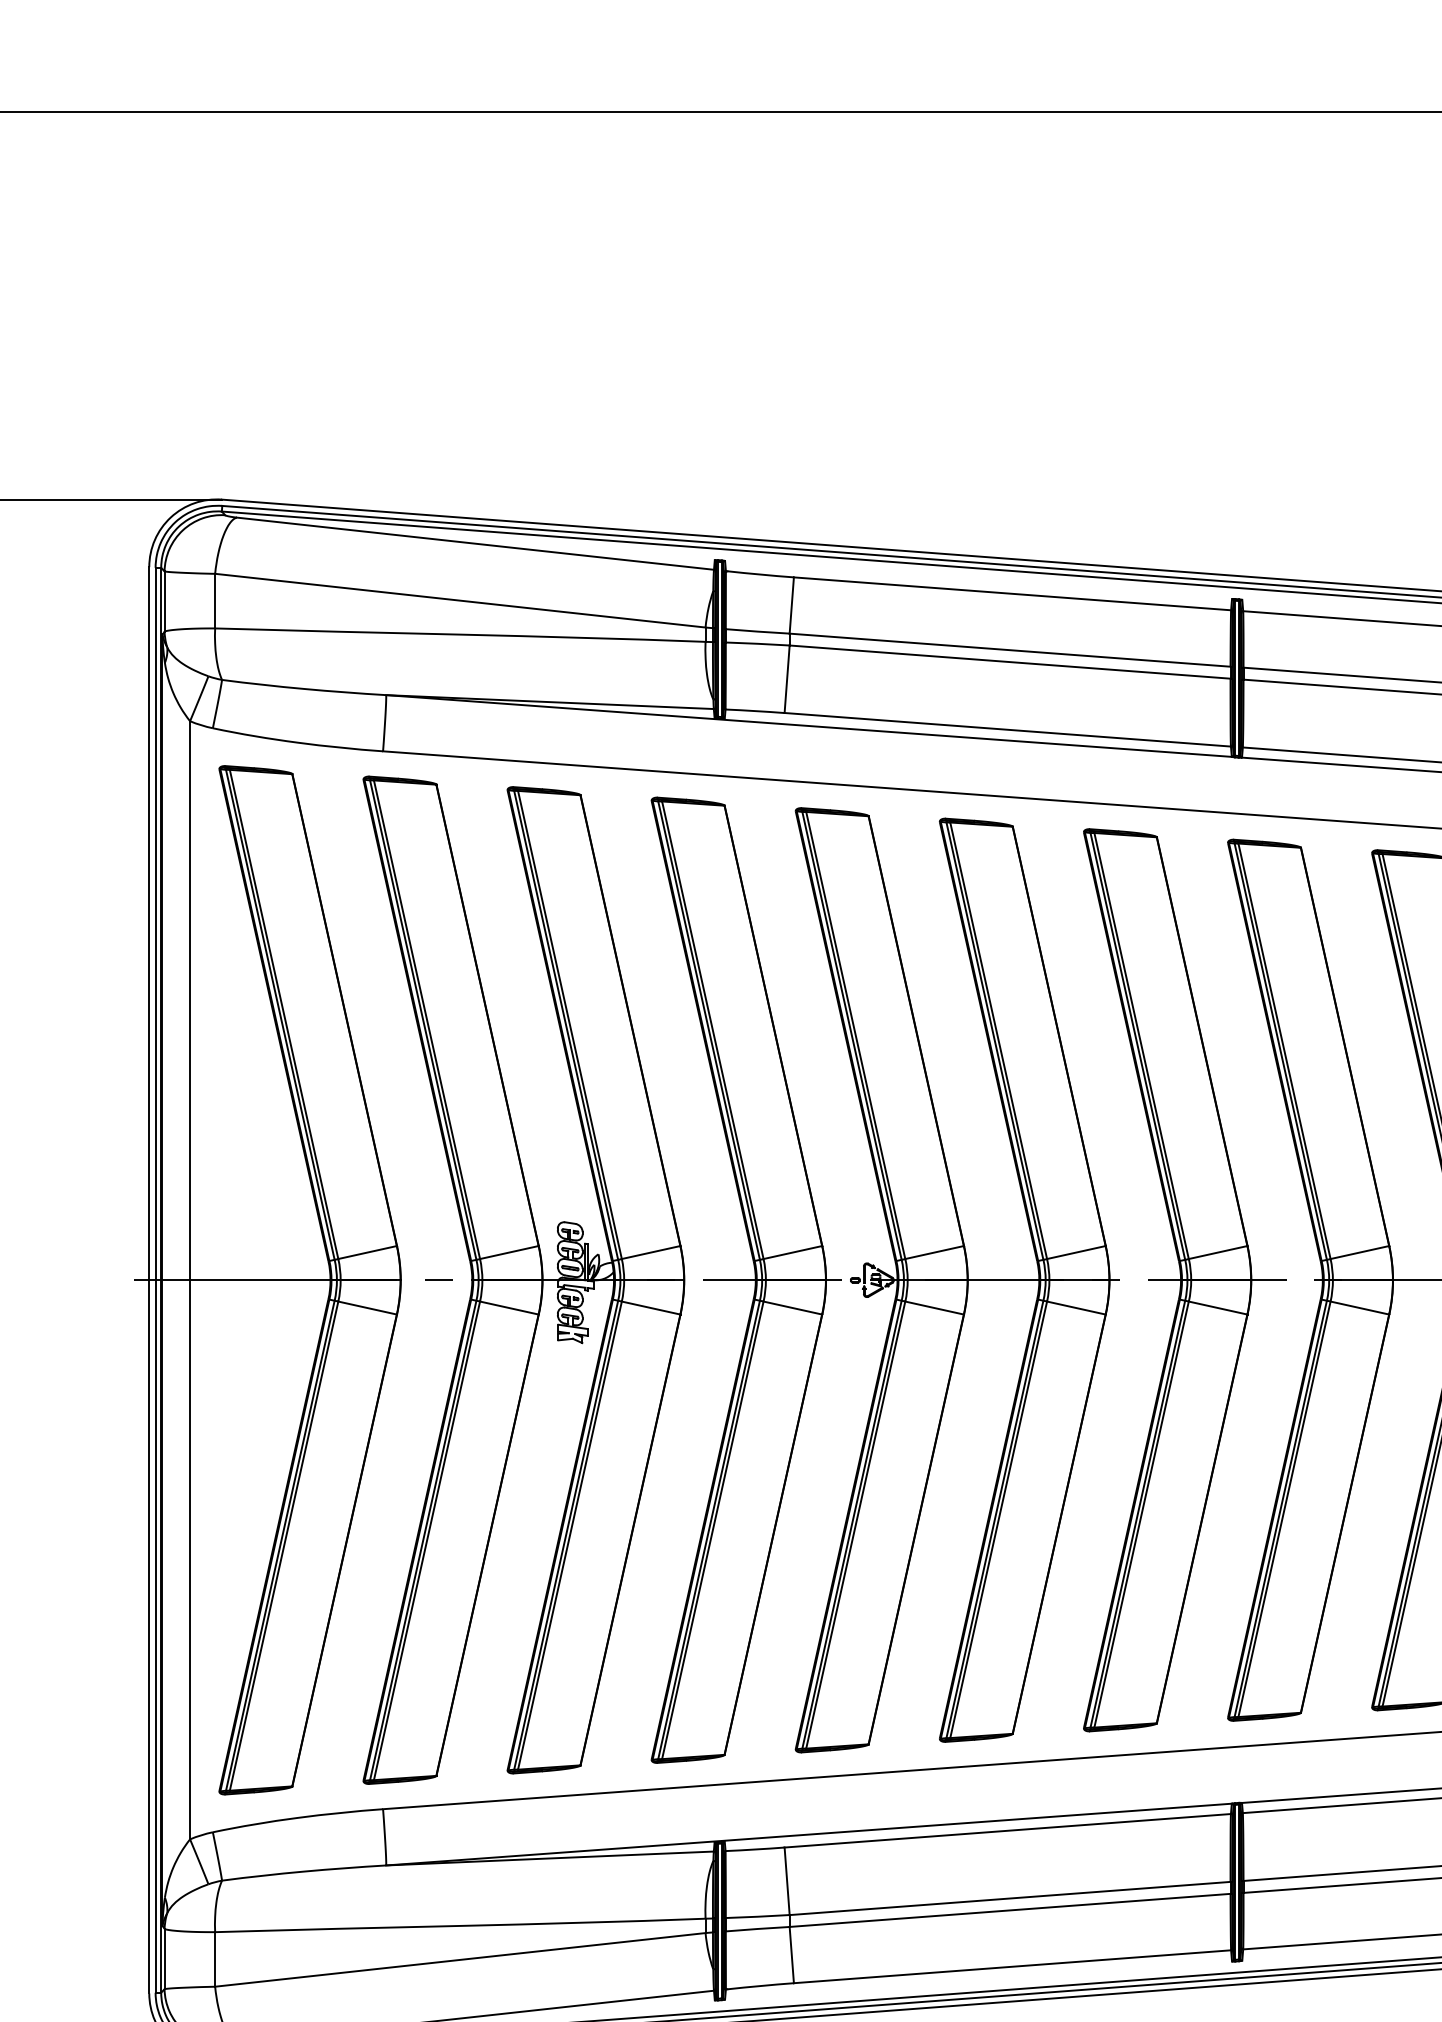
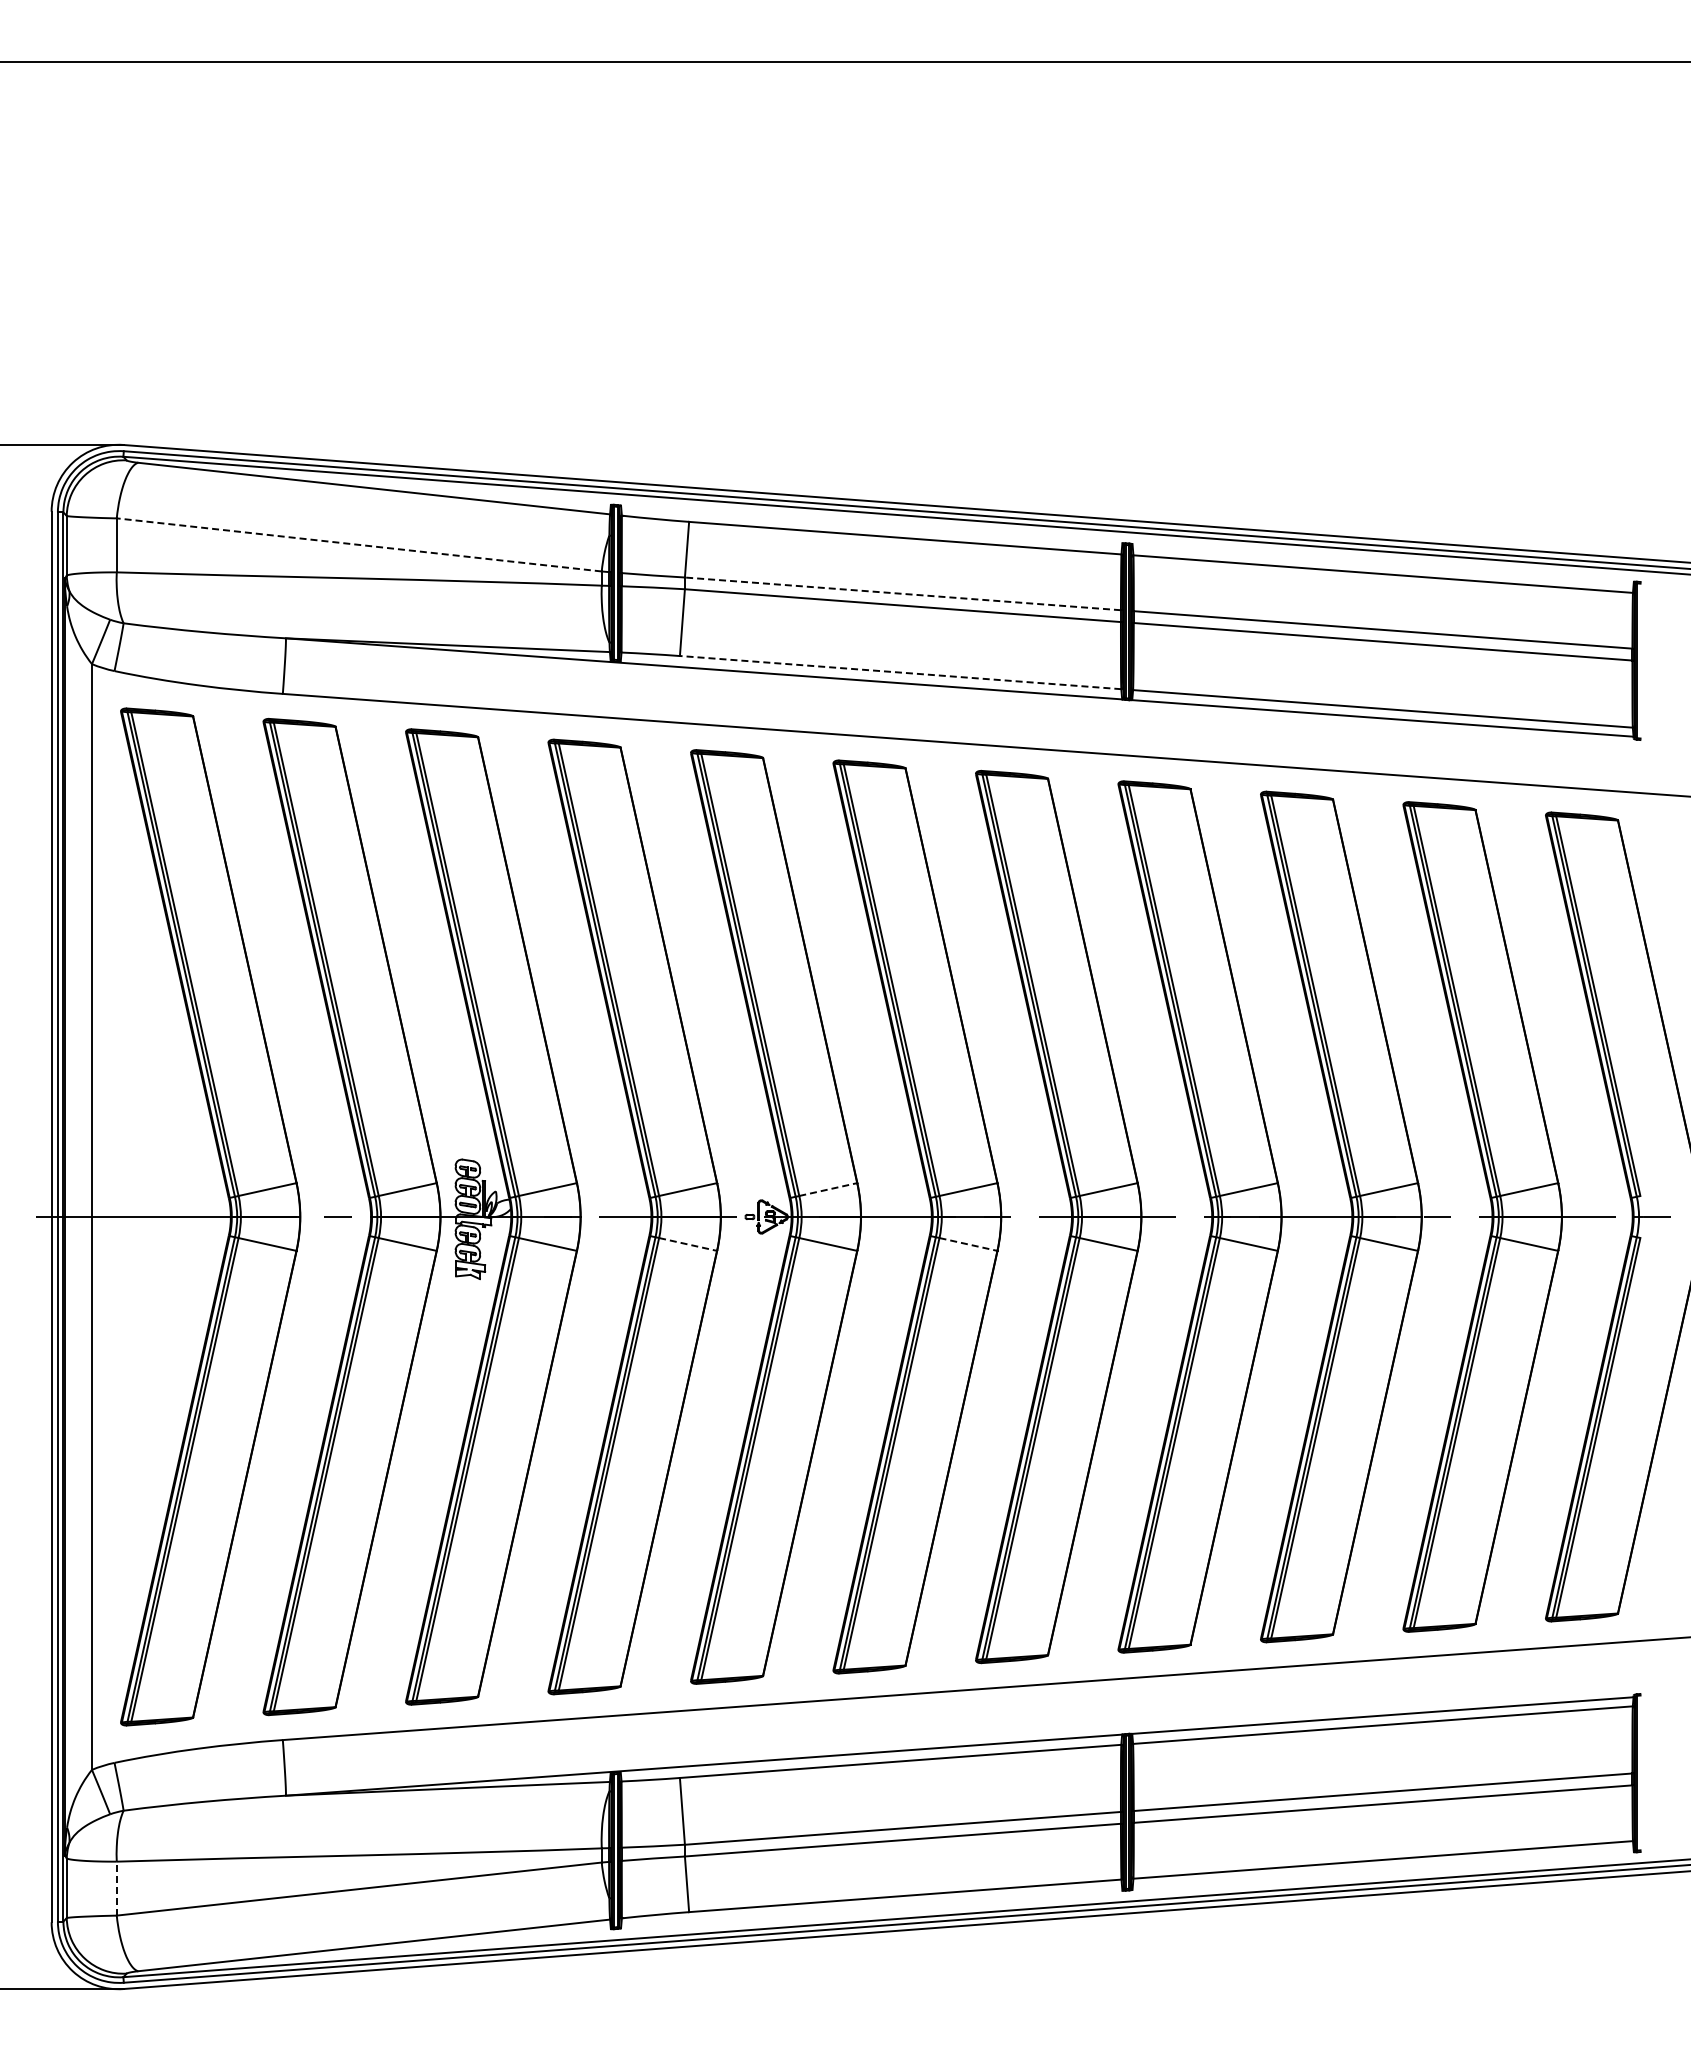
line: (460, 600) -> (359, 544), solid -> dashed
line: (1009, 649) -> (902, 593), solid -> dashed
line: (1007, 729) -> (900, 672), solid -> dashed
line: (934, 1252) -> (828, 1189), solid -> dashed
line: (793, 1308) -> (688, 1244), solid -> dashed
line: (1076, 1308) -> (968, 1244), solid -> dashed
line: (214, 1959) -> (116, 1888), solid -> dashed

